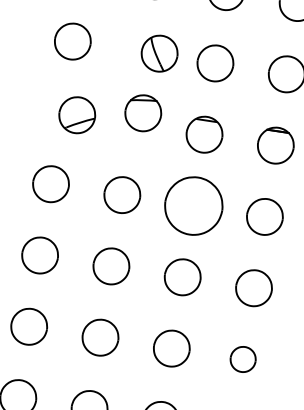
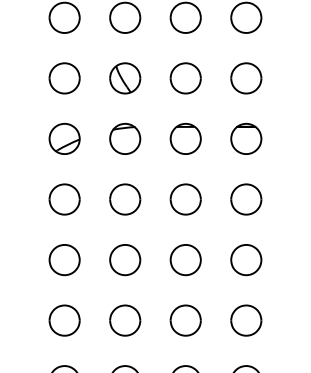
part: (159, 53) -> (125, 78), moved
part: (143, 112) -> (125, 138), moved
part: (77, 114) -> (64, 138), moved
part: (193, 205) -> (185, 199), size x0.62
part: (243, 359) -> (246, 320), size x1.43

